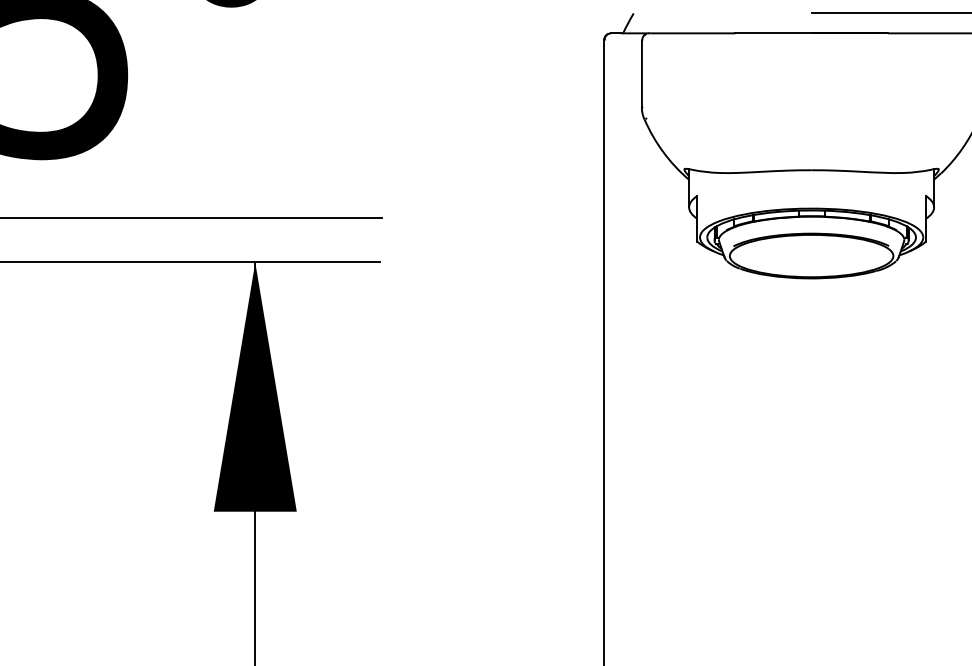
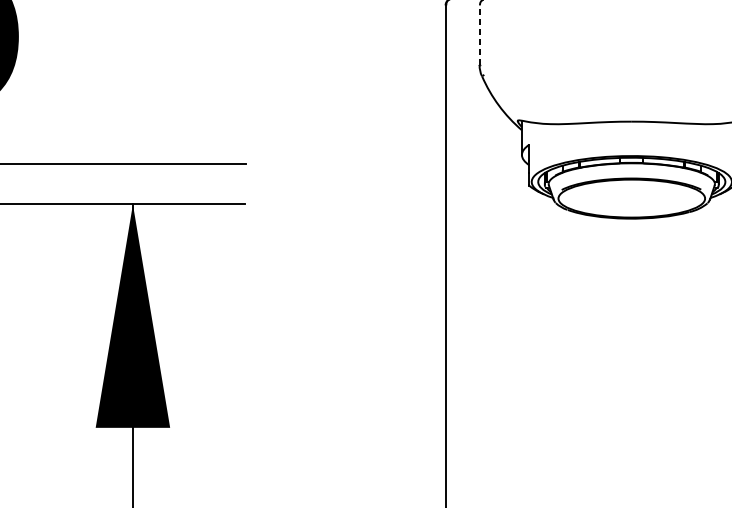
line: (641, 73) -> (479, 34), solid -> dashed

